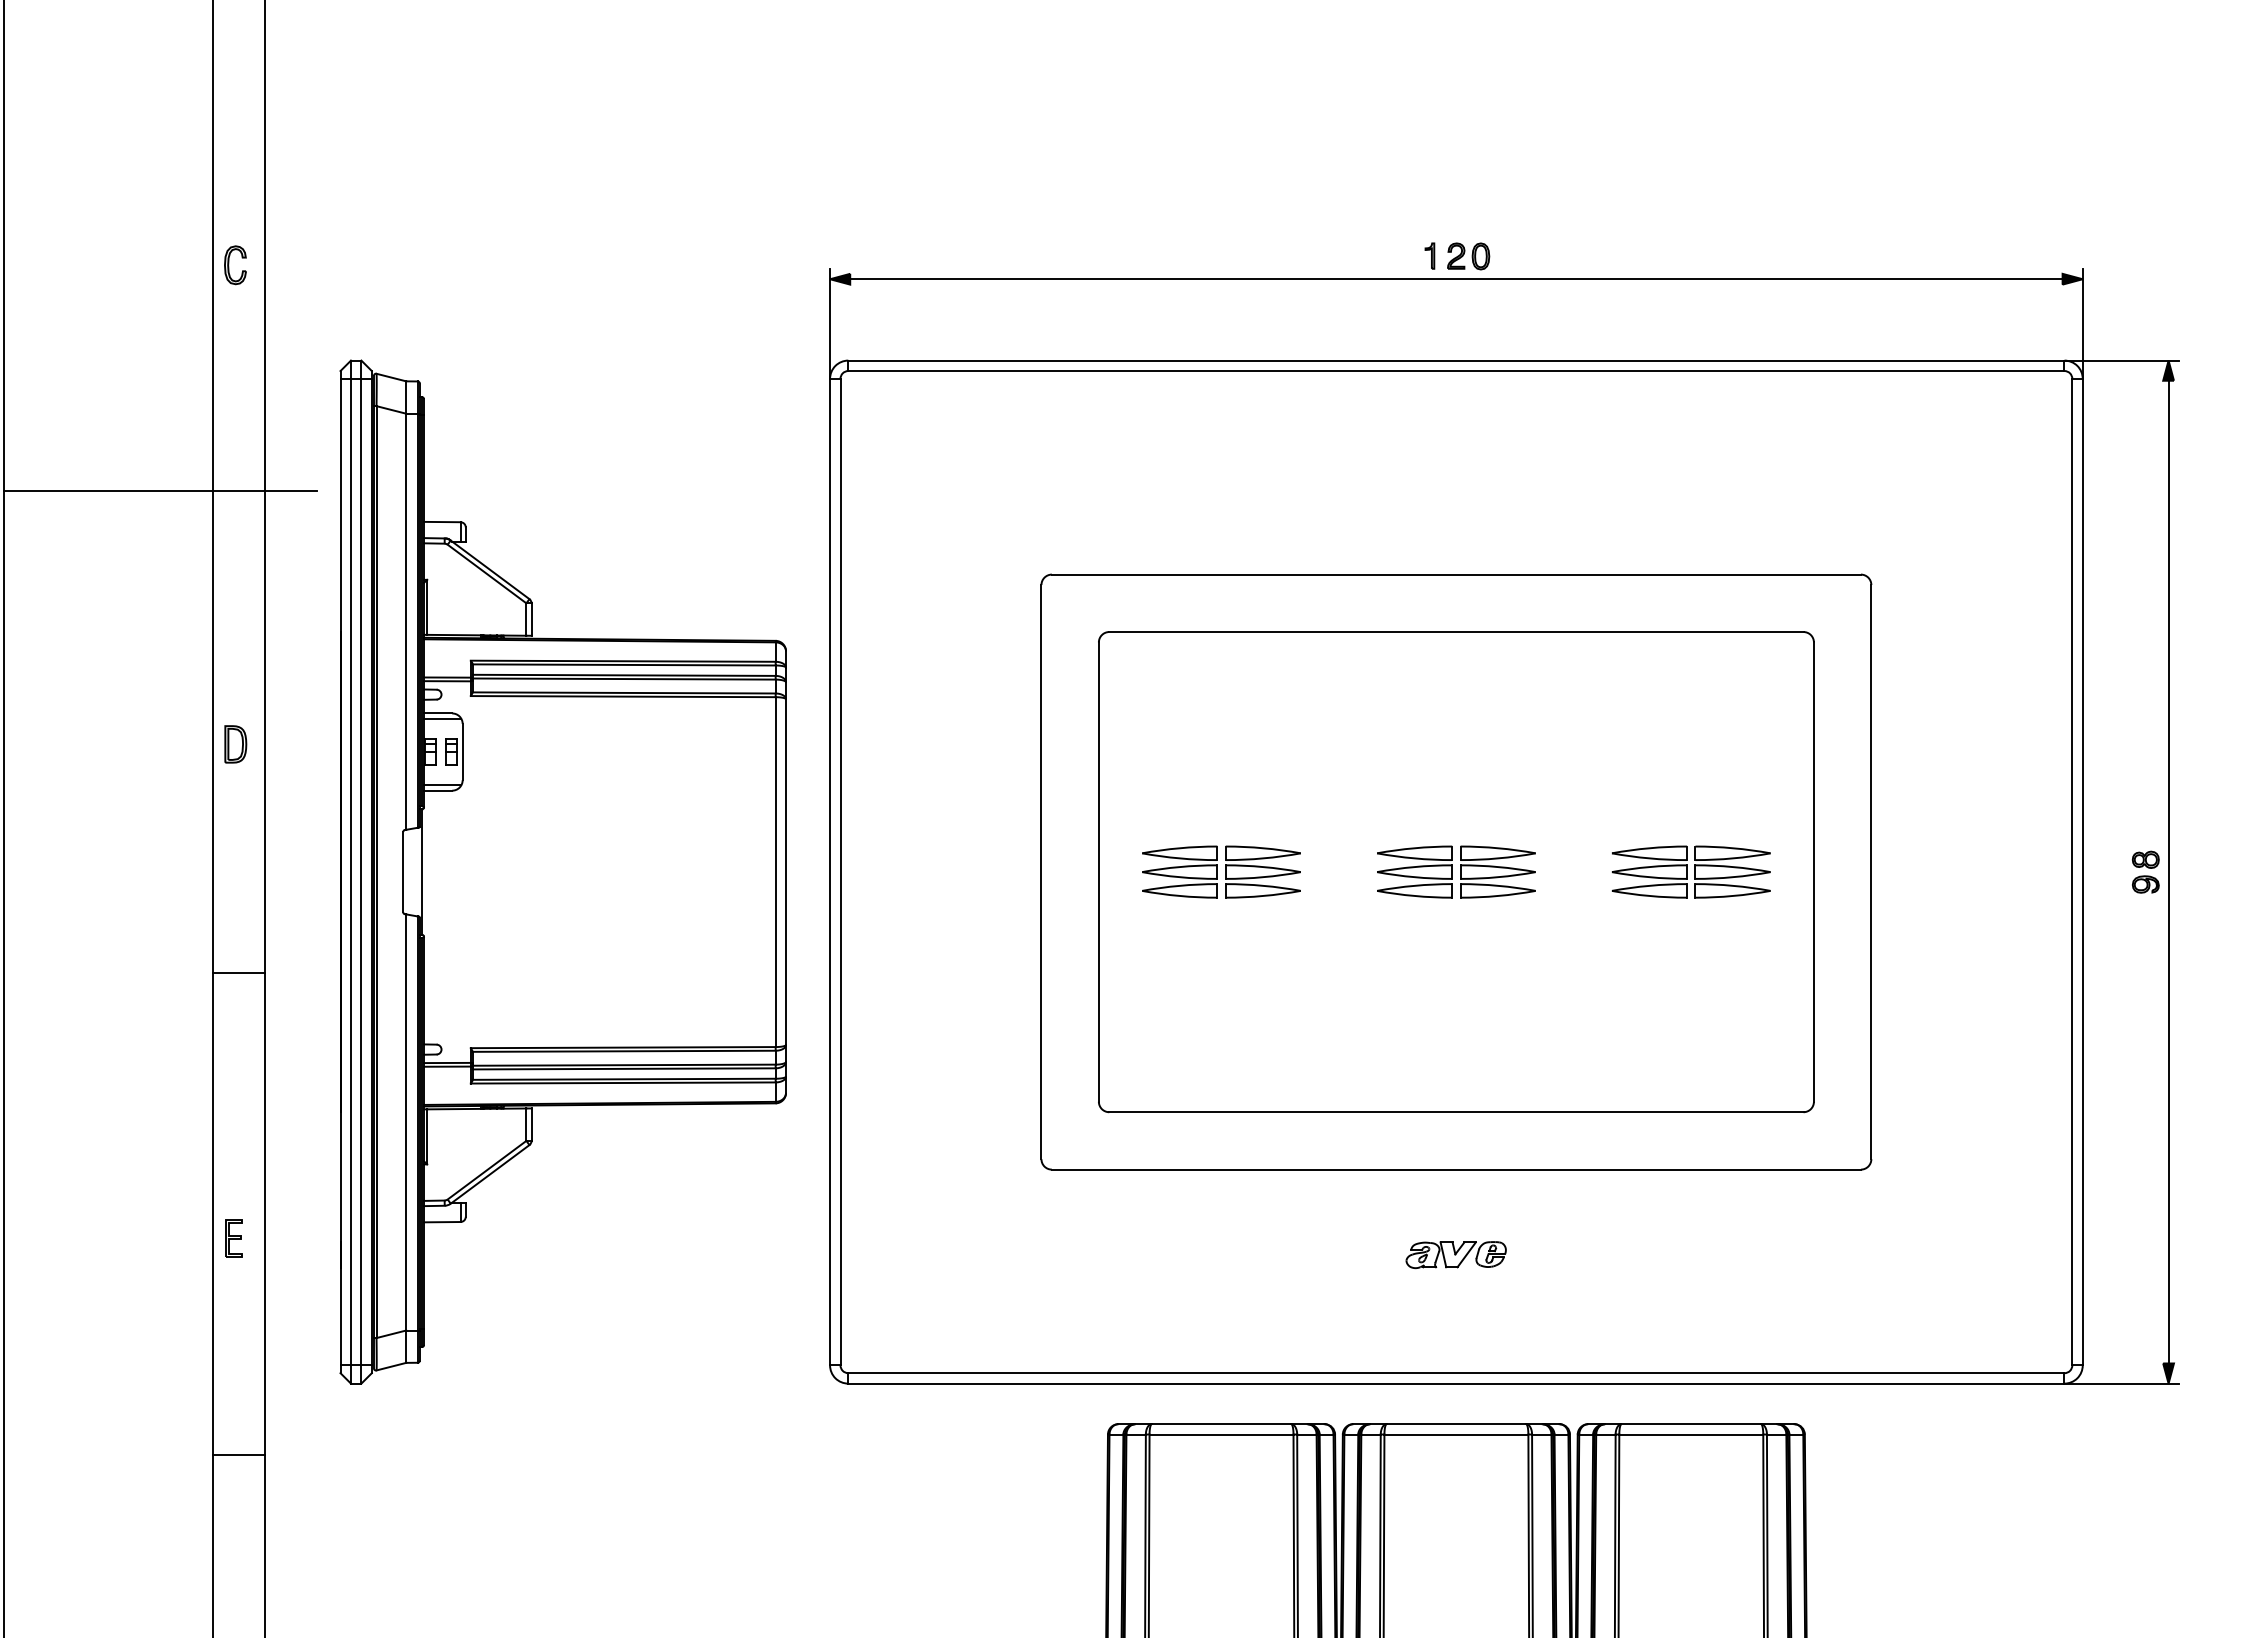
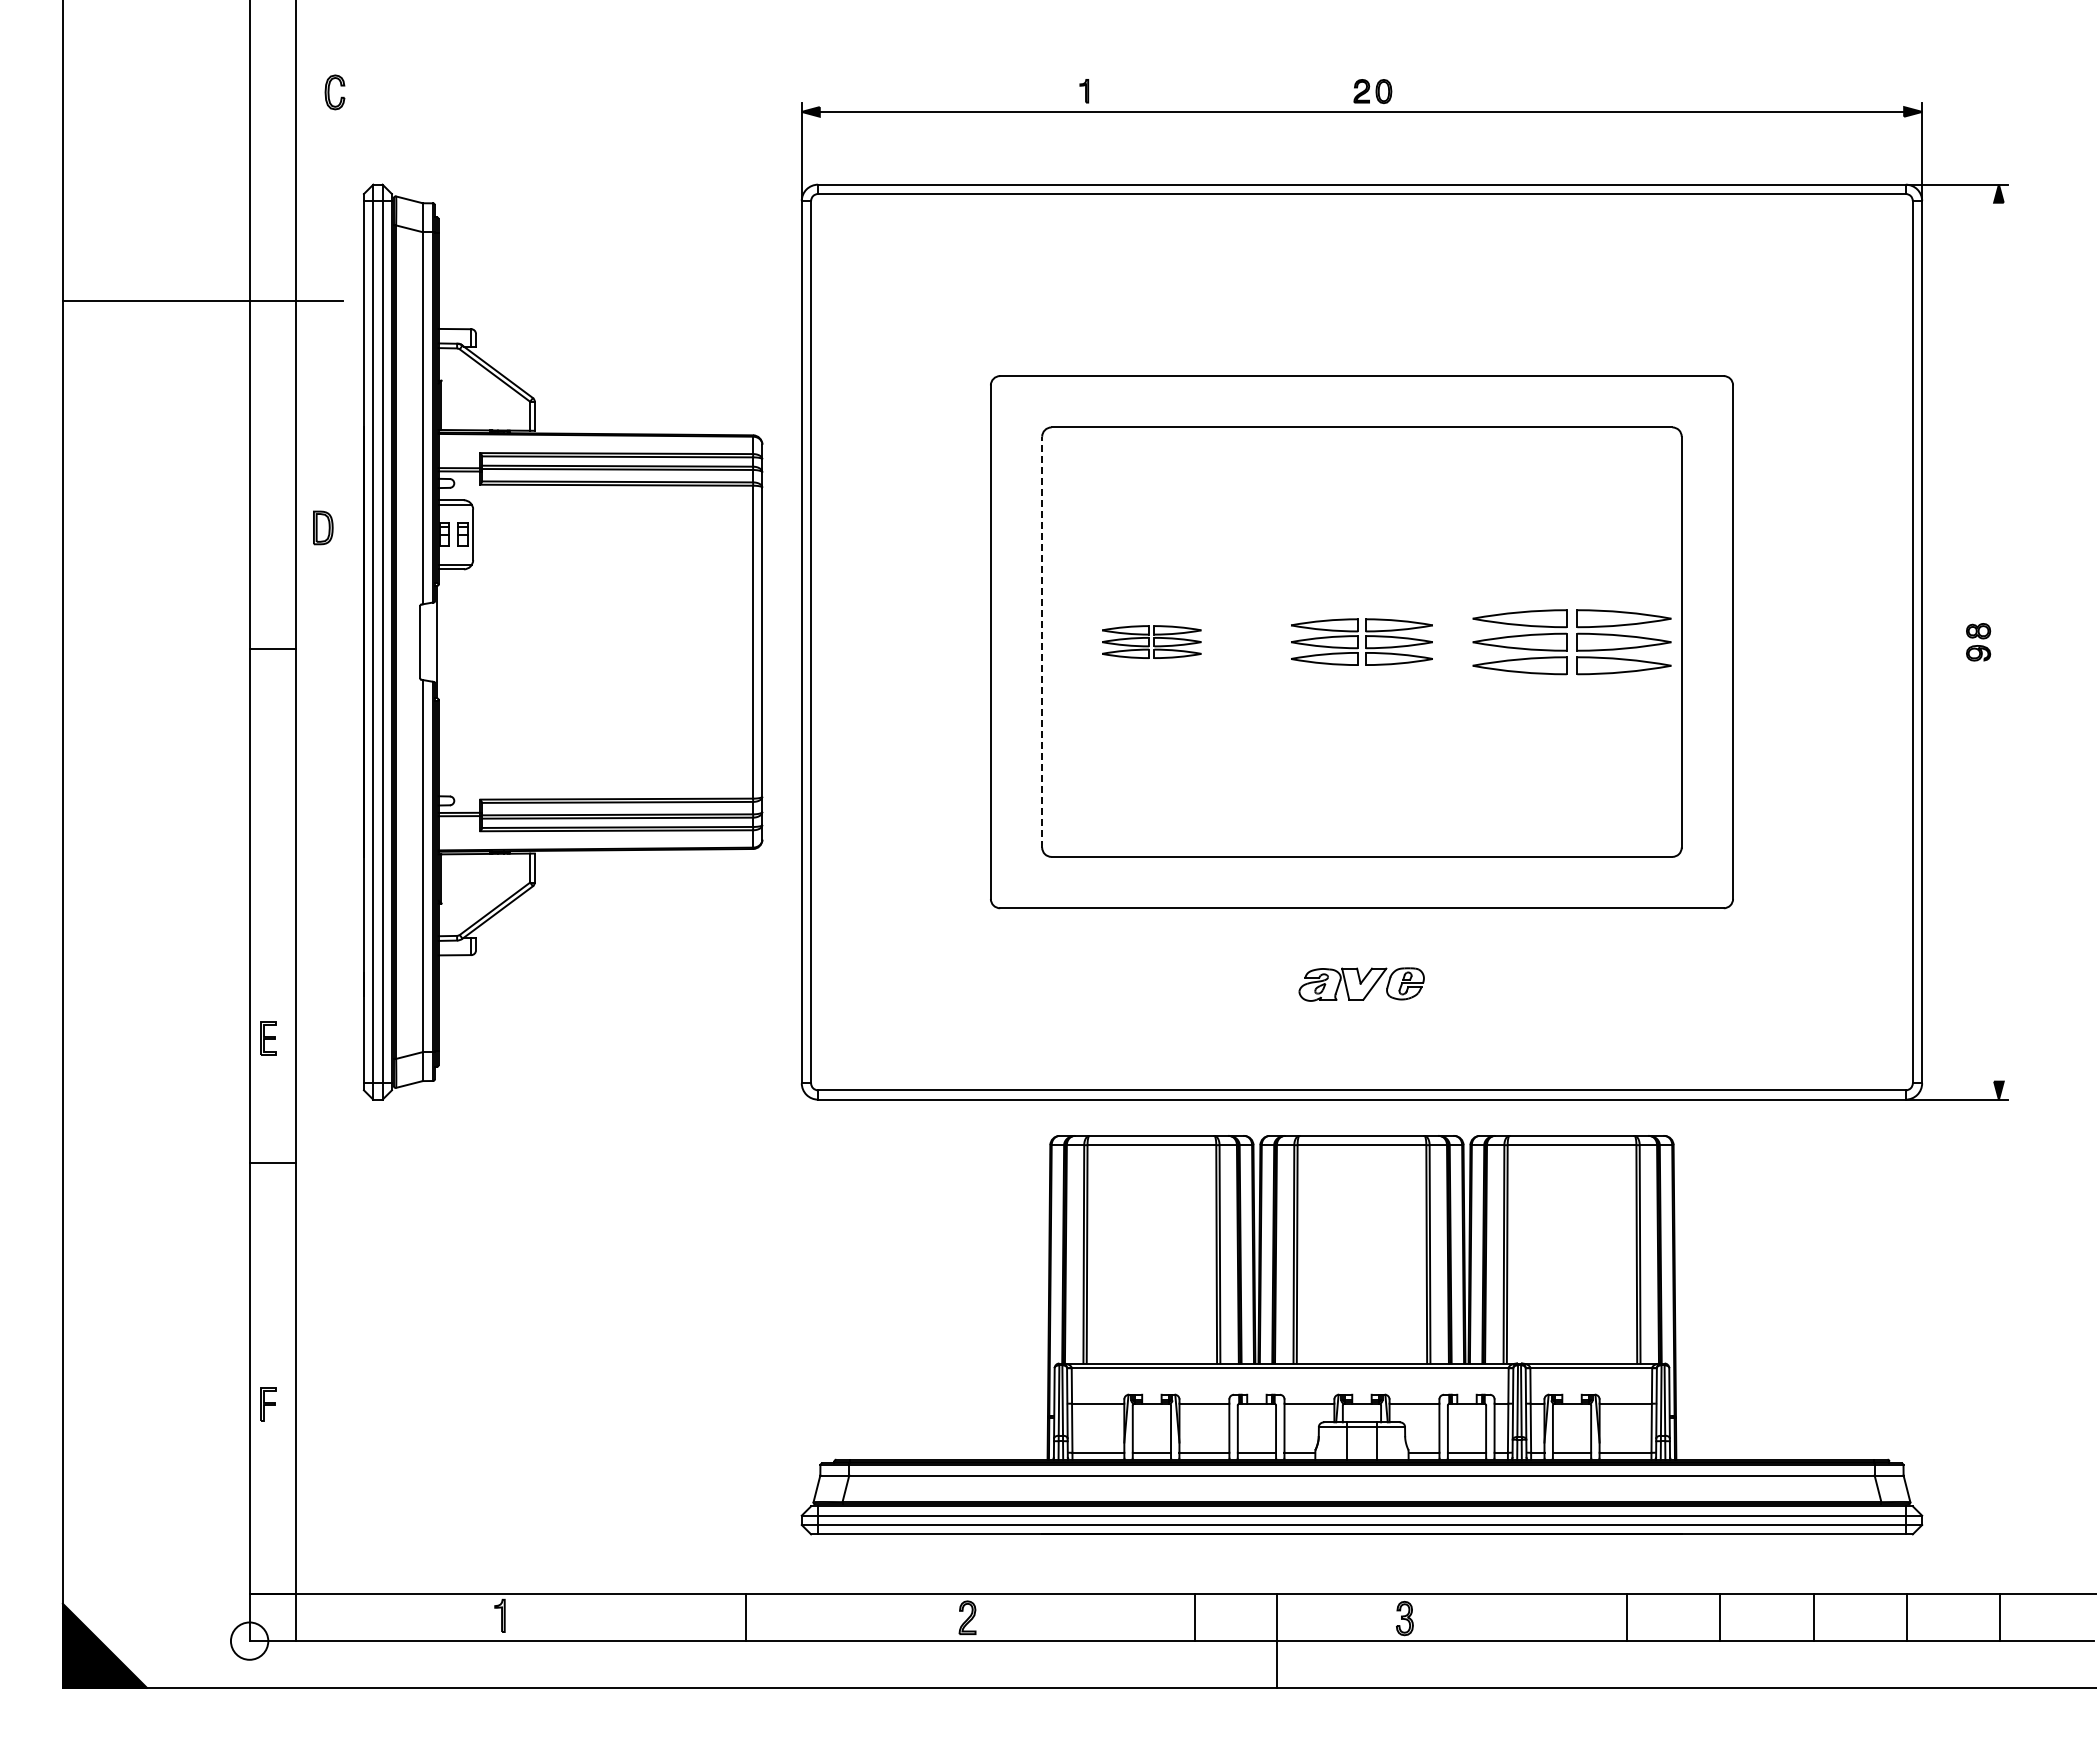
part: (1430, 256) -> (1084, 91), moved
part: (234, 265) -> (334, 92), moved
part: (236, 743) -> (323, 527), moved
line: (1099, 871) -> (1042, 641), solid -> dashed
part: (1221, 871) -> (1151, 641), size x0.7
part: (1690, 871) -> (1571, 641), size x1.4
line: (2168, 871) -> (1998, 641), removed
line: (238, 973) -> (272, 649), moved
part: (233, 1238) -> (268, 1038), moved
part: (1455, 1254) -> (1361, 984), size x1.4

